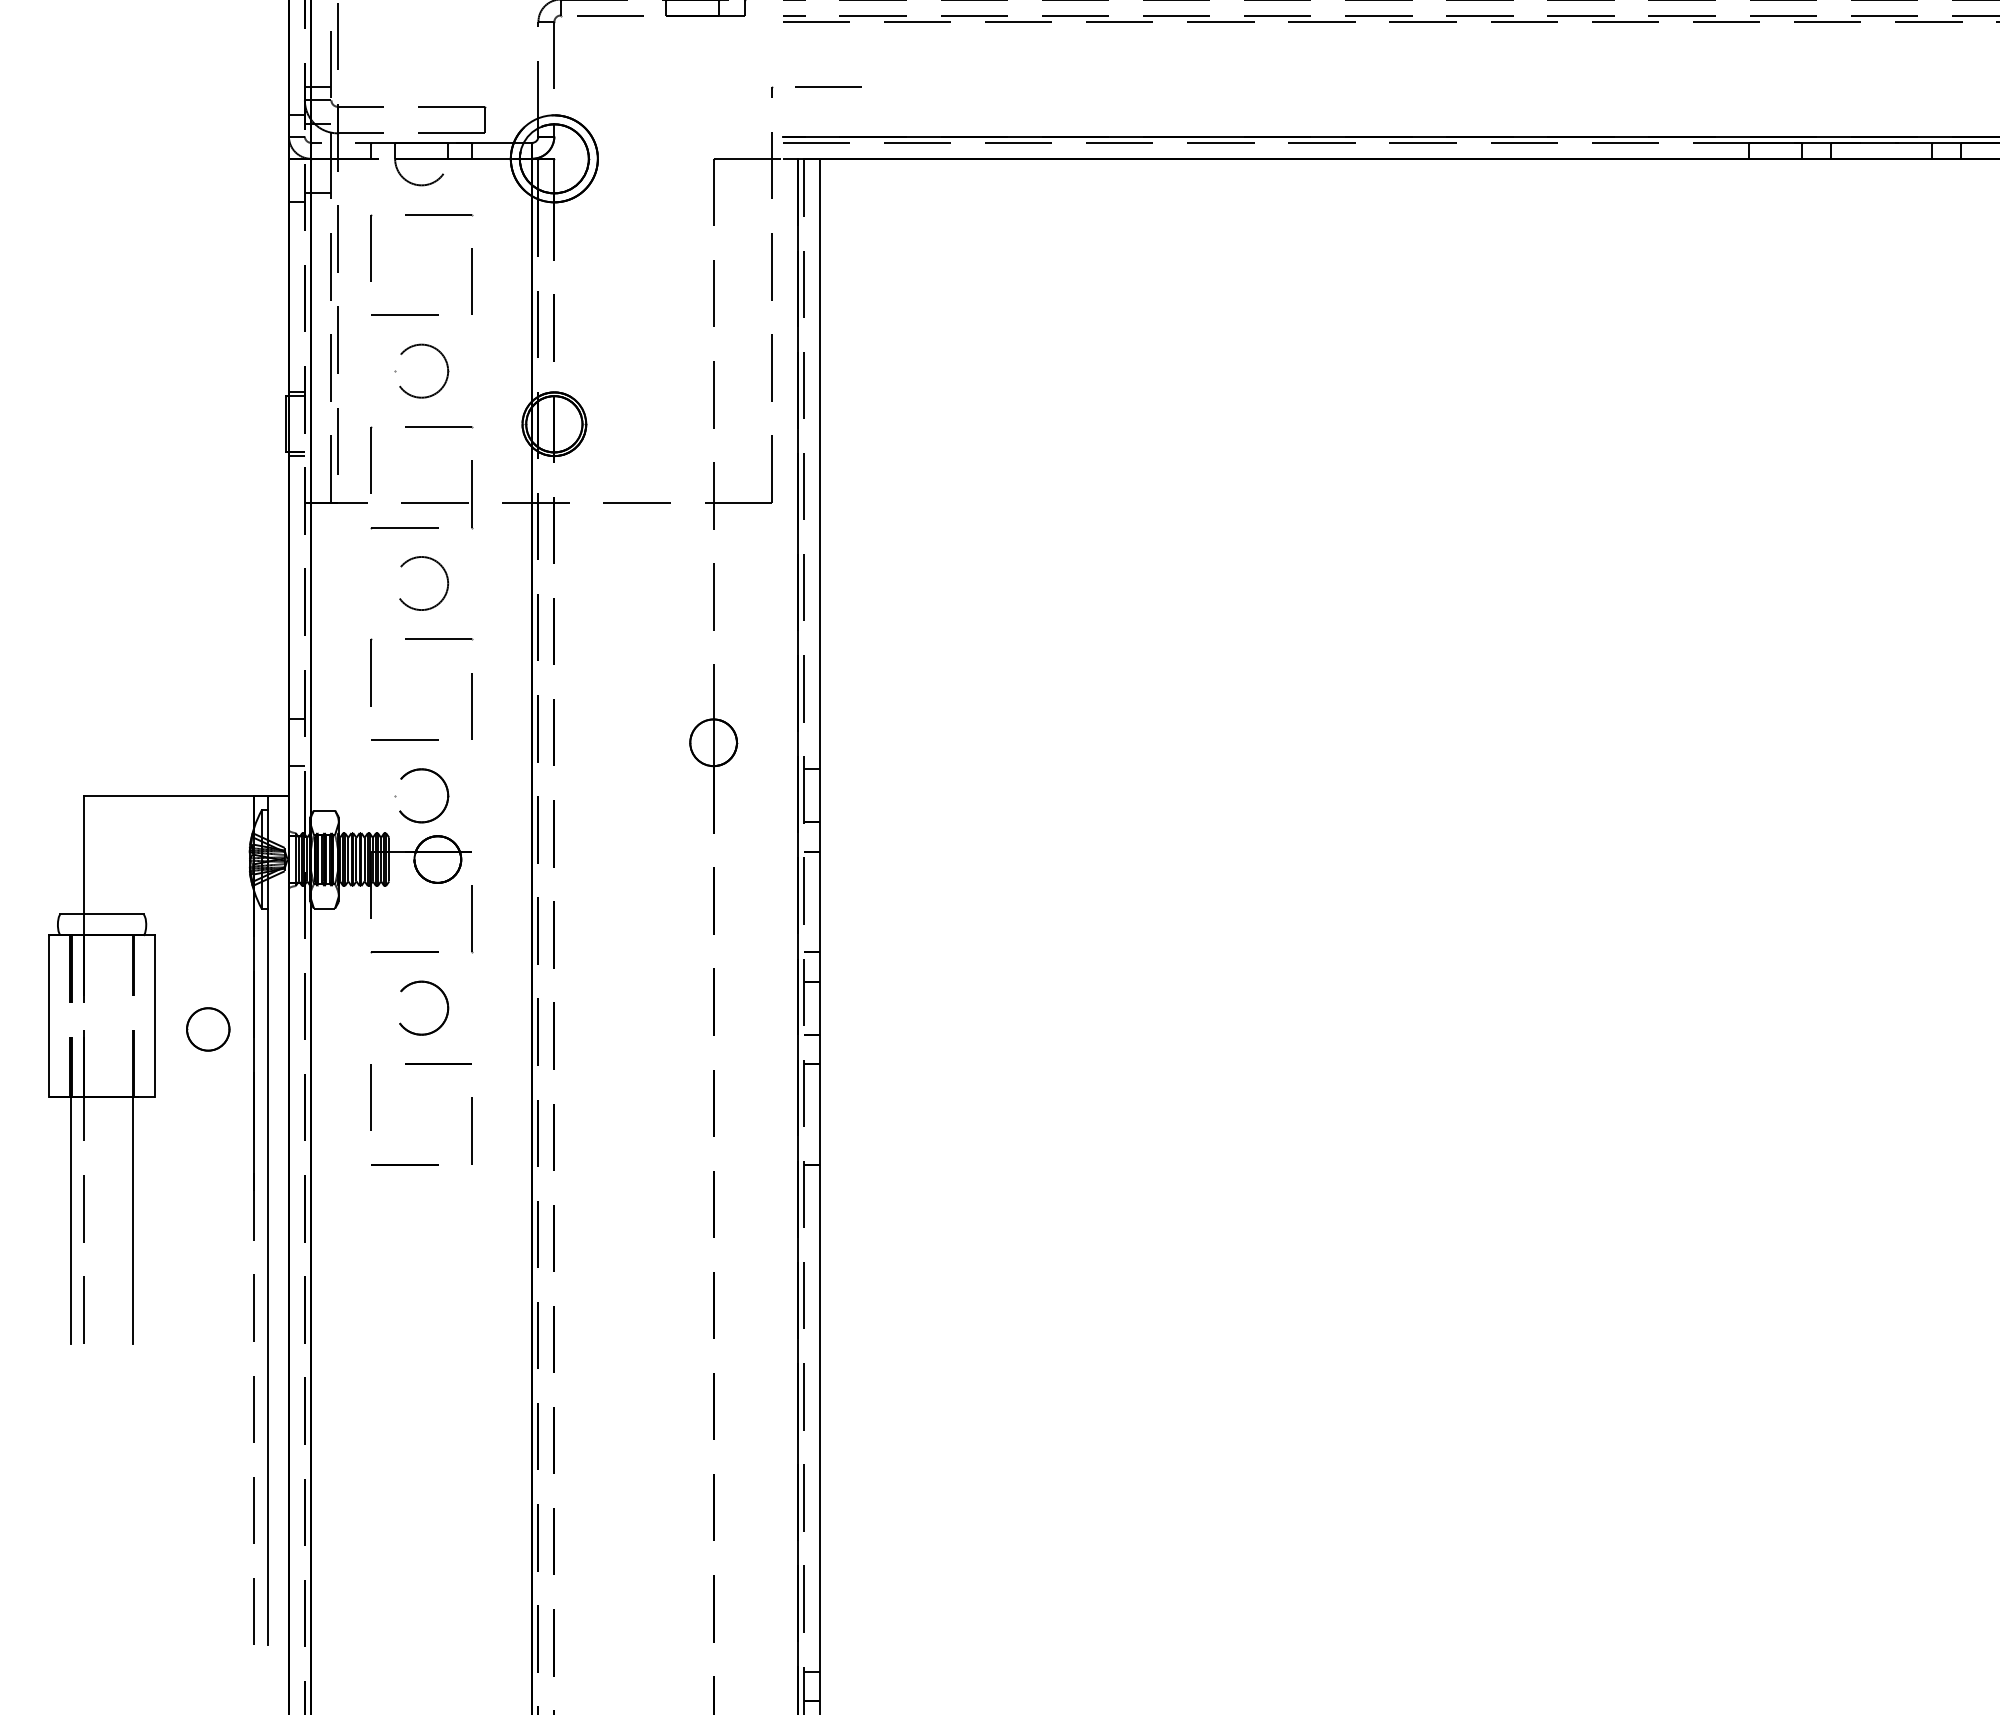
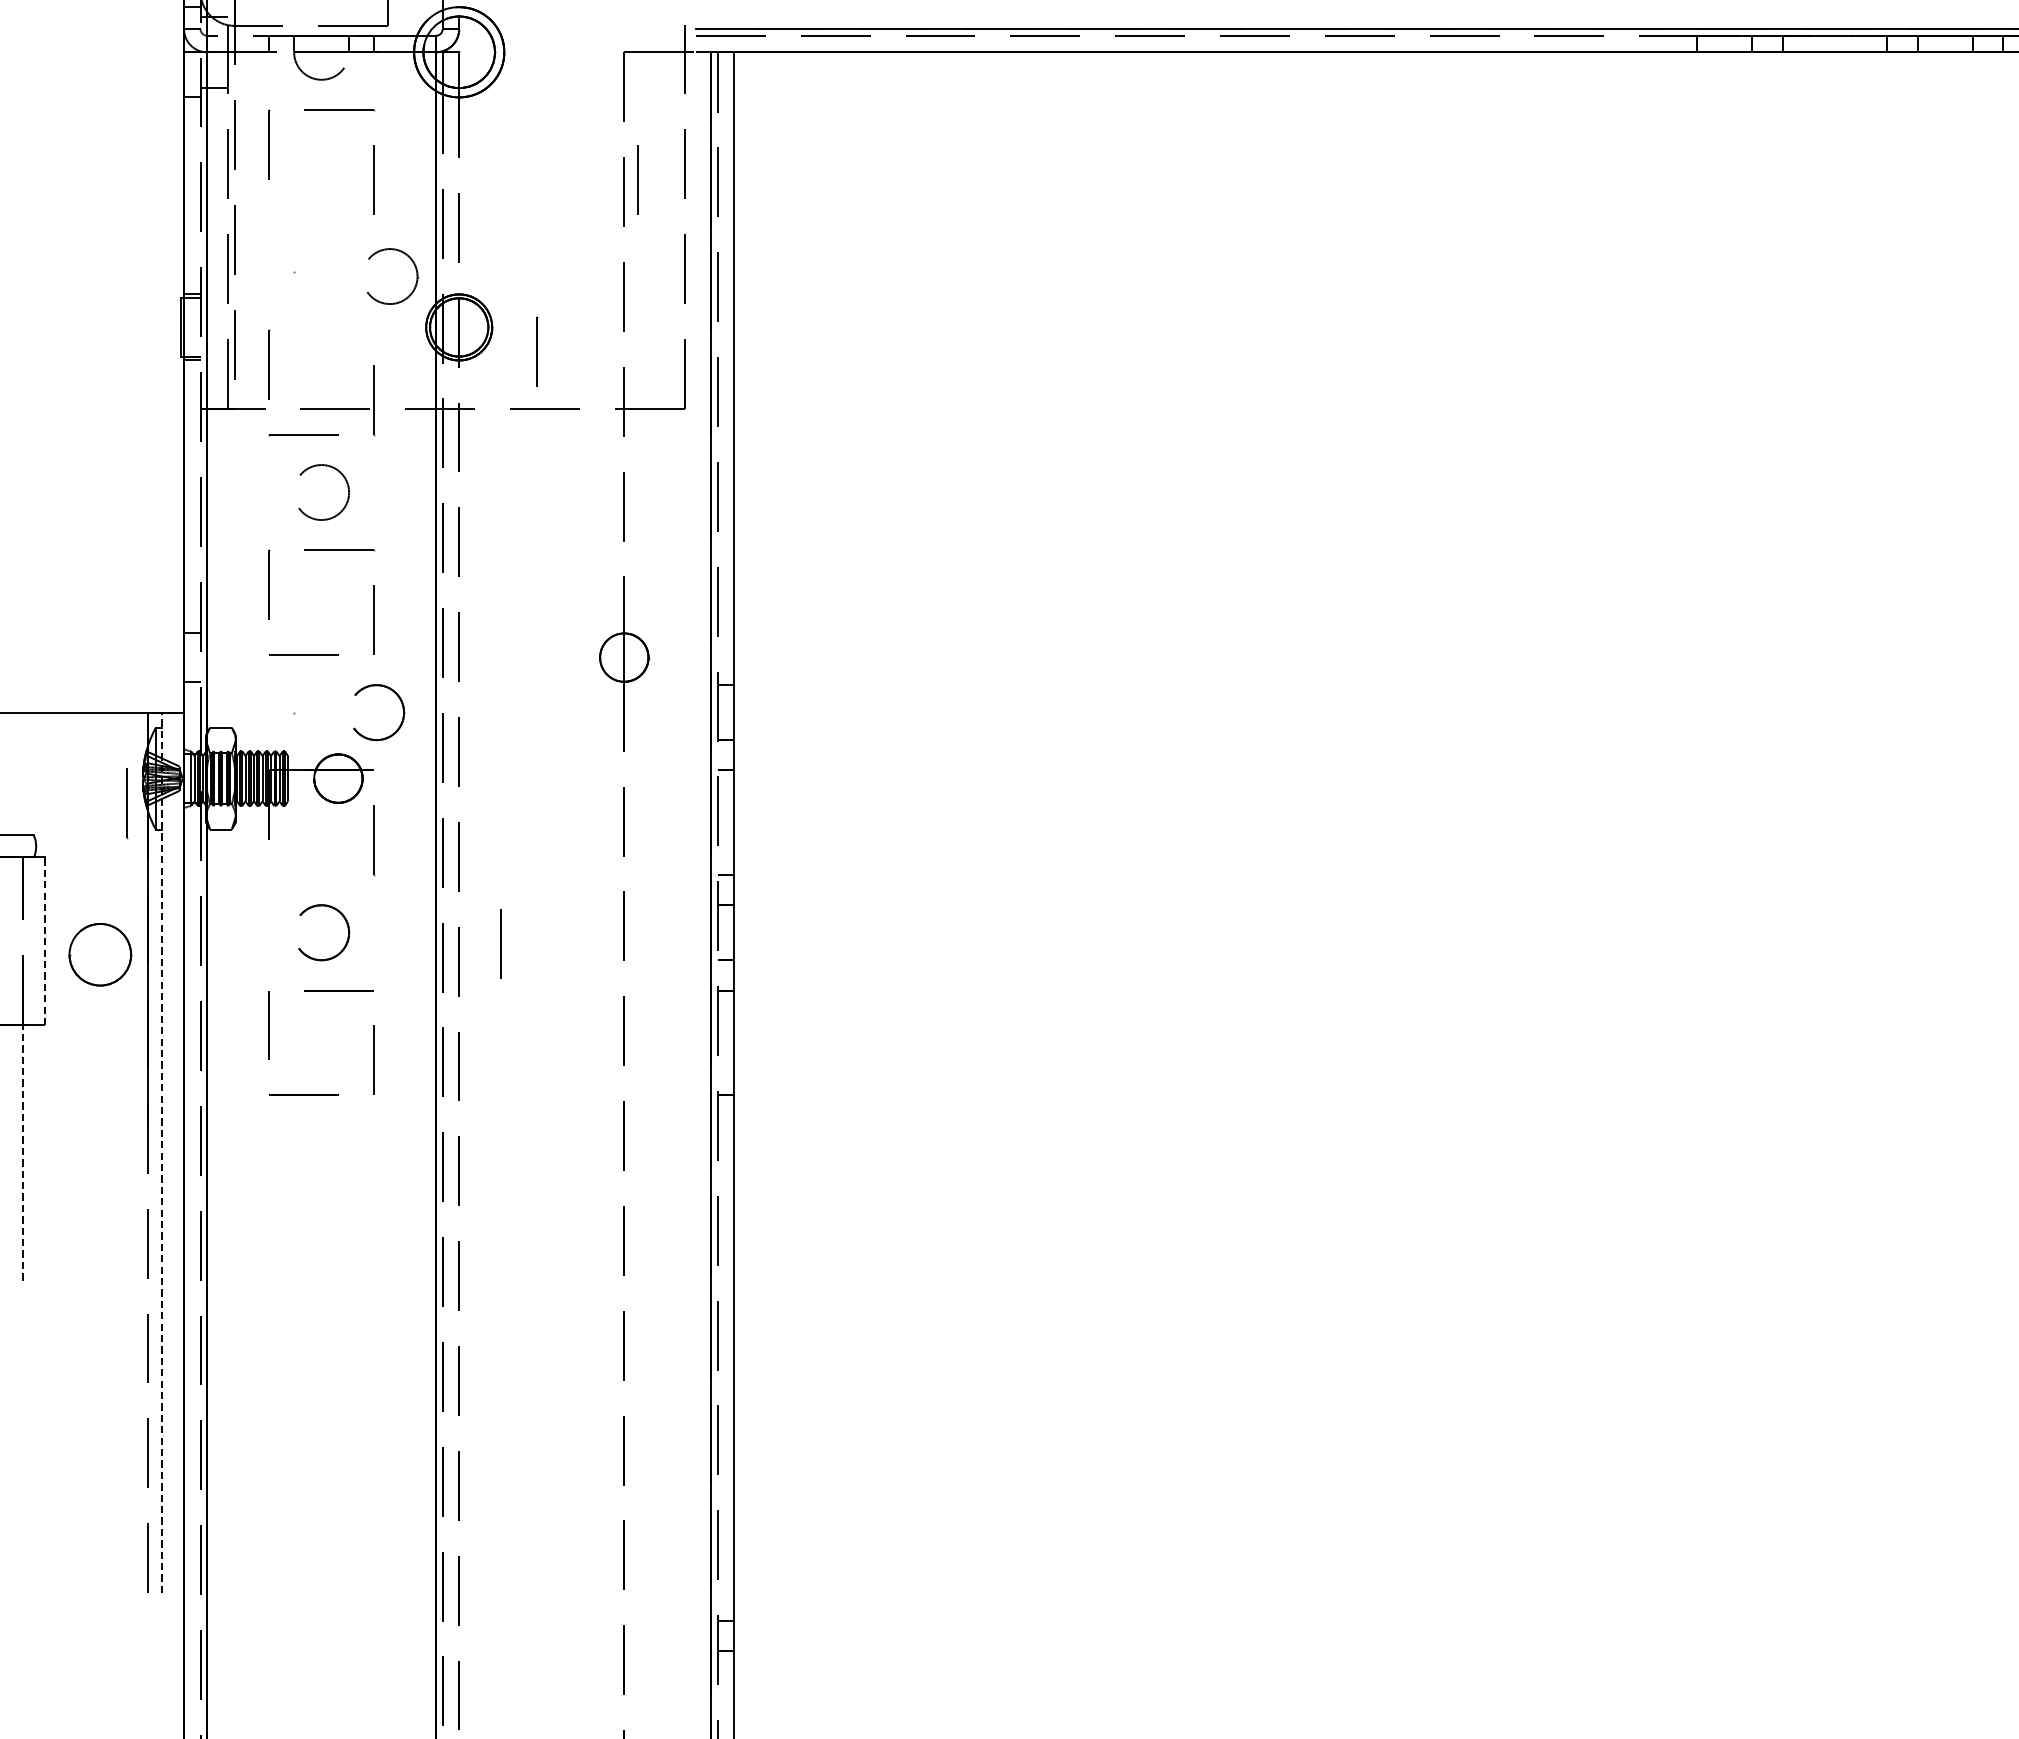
line: (726, 281) -> (637, 179), added
line: (404, 314) -> (303, 213), removed
part: (444, 360) -> (413, 265), moved
line: (439, 427) -> (340, 330), removed
line: (629, 446) -> (537, 350), added
part: (446, 791) -> (402, 708), moved
line: (234, 883) -> (127, 803), added
line: (404, 952) -> (303, 875), removed
line: (155, 1016) -> (45, 941), solid -> dashed
line: (594, 1018) -> (500, 943), added
circle: (208, 1029) -> (100, 954), size x1.4
line: (133, 1220) -> (22, 1152), solid -> dashed
line: (267, 1220) -> (161, 1152), solid -> dashed

